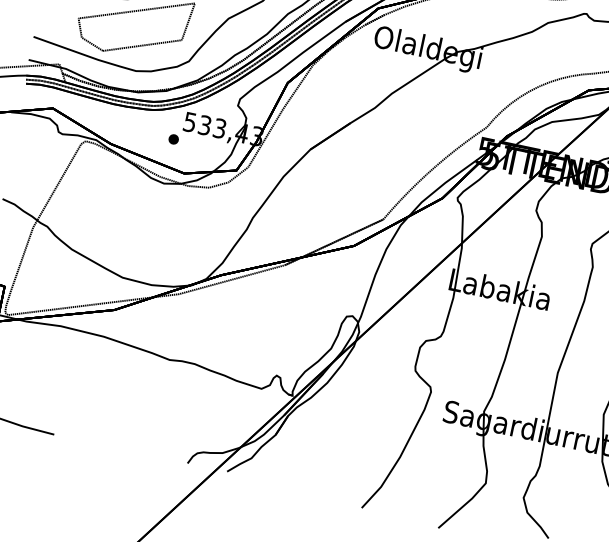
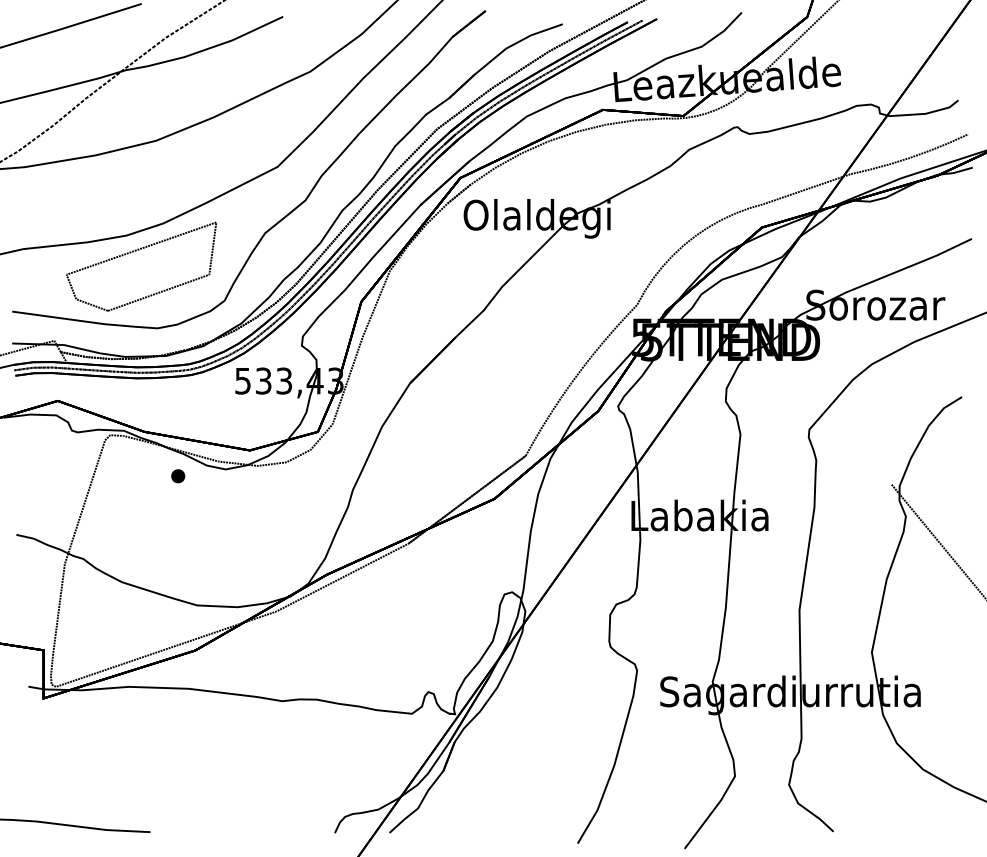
part: (173, 139) -> (178, 476), moved

